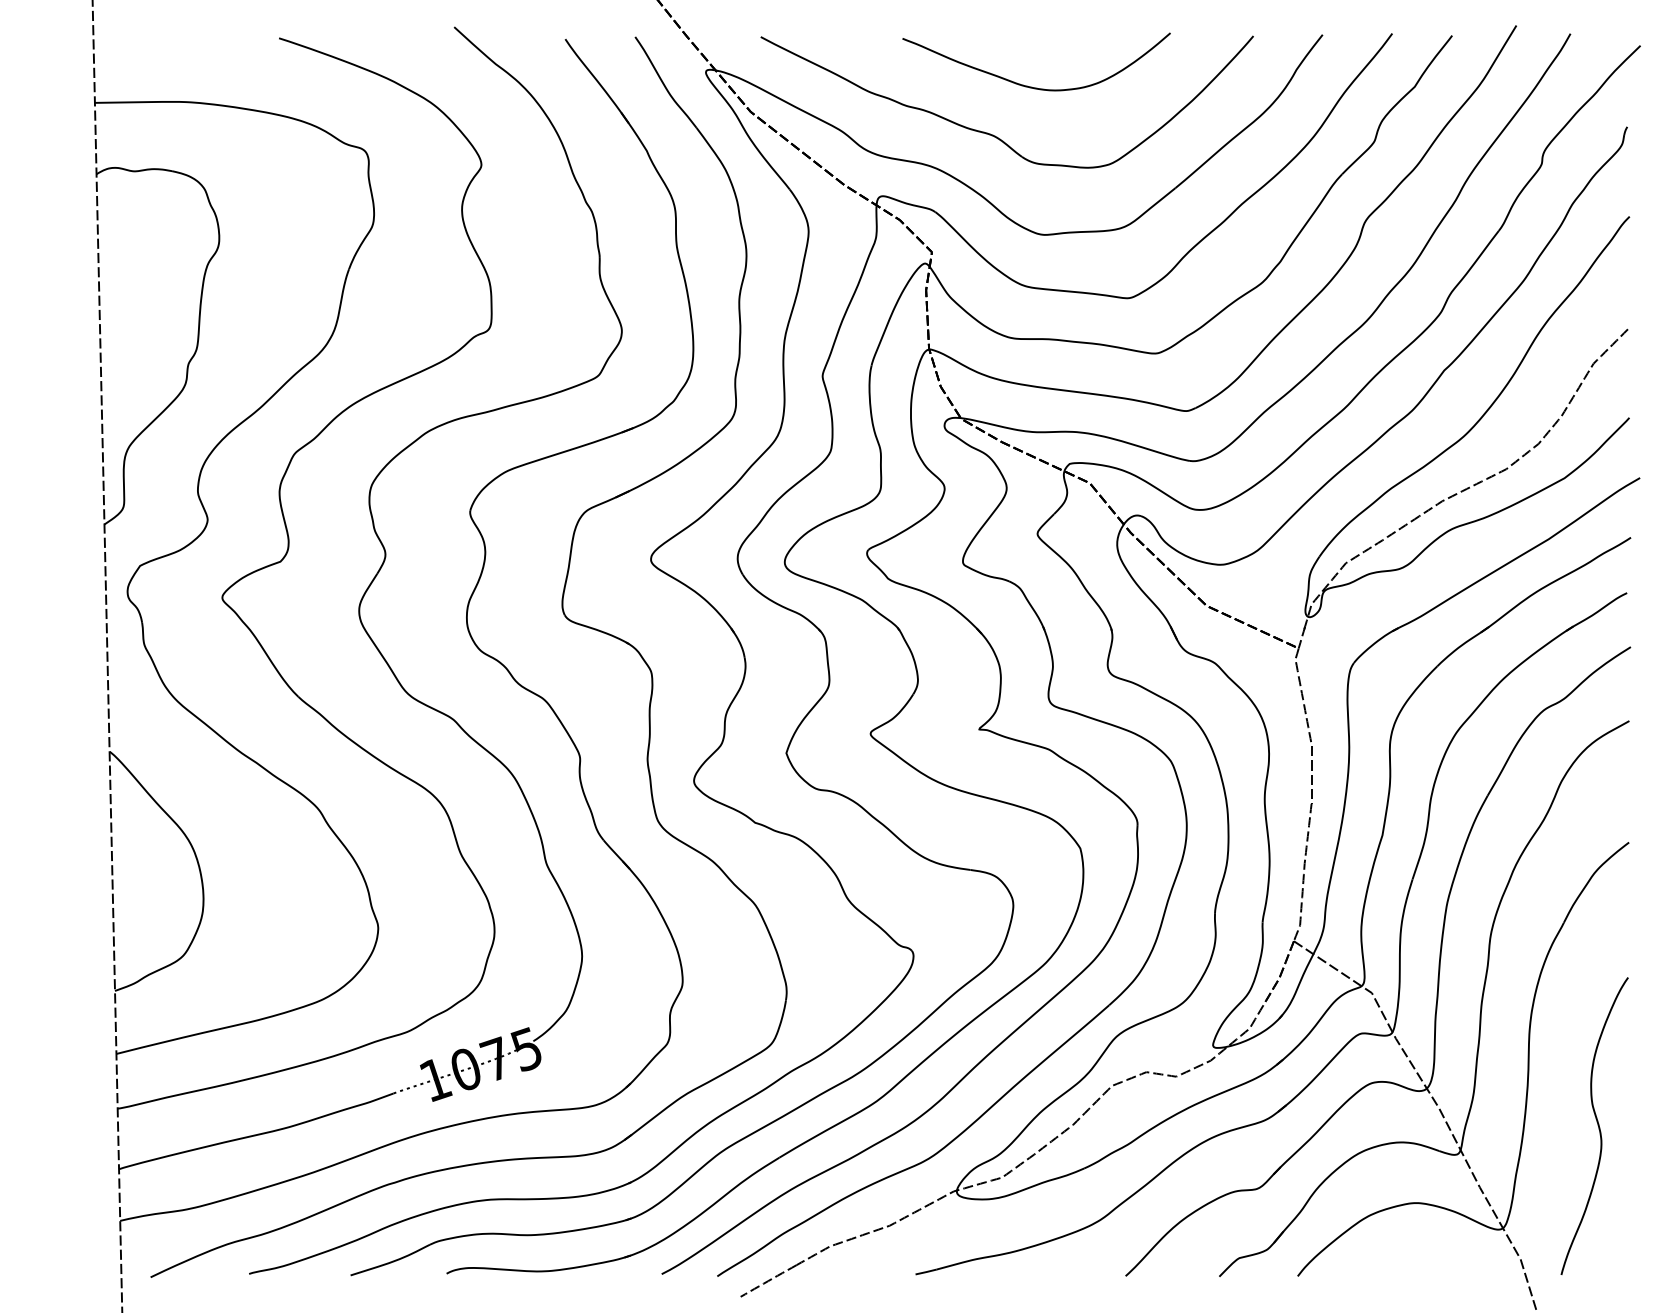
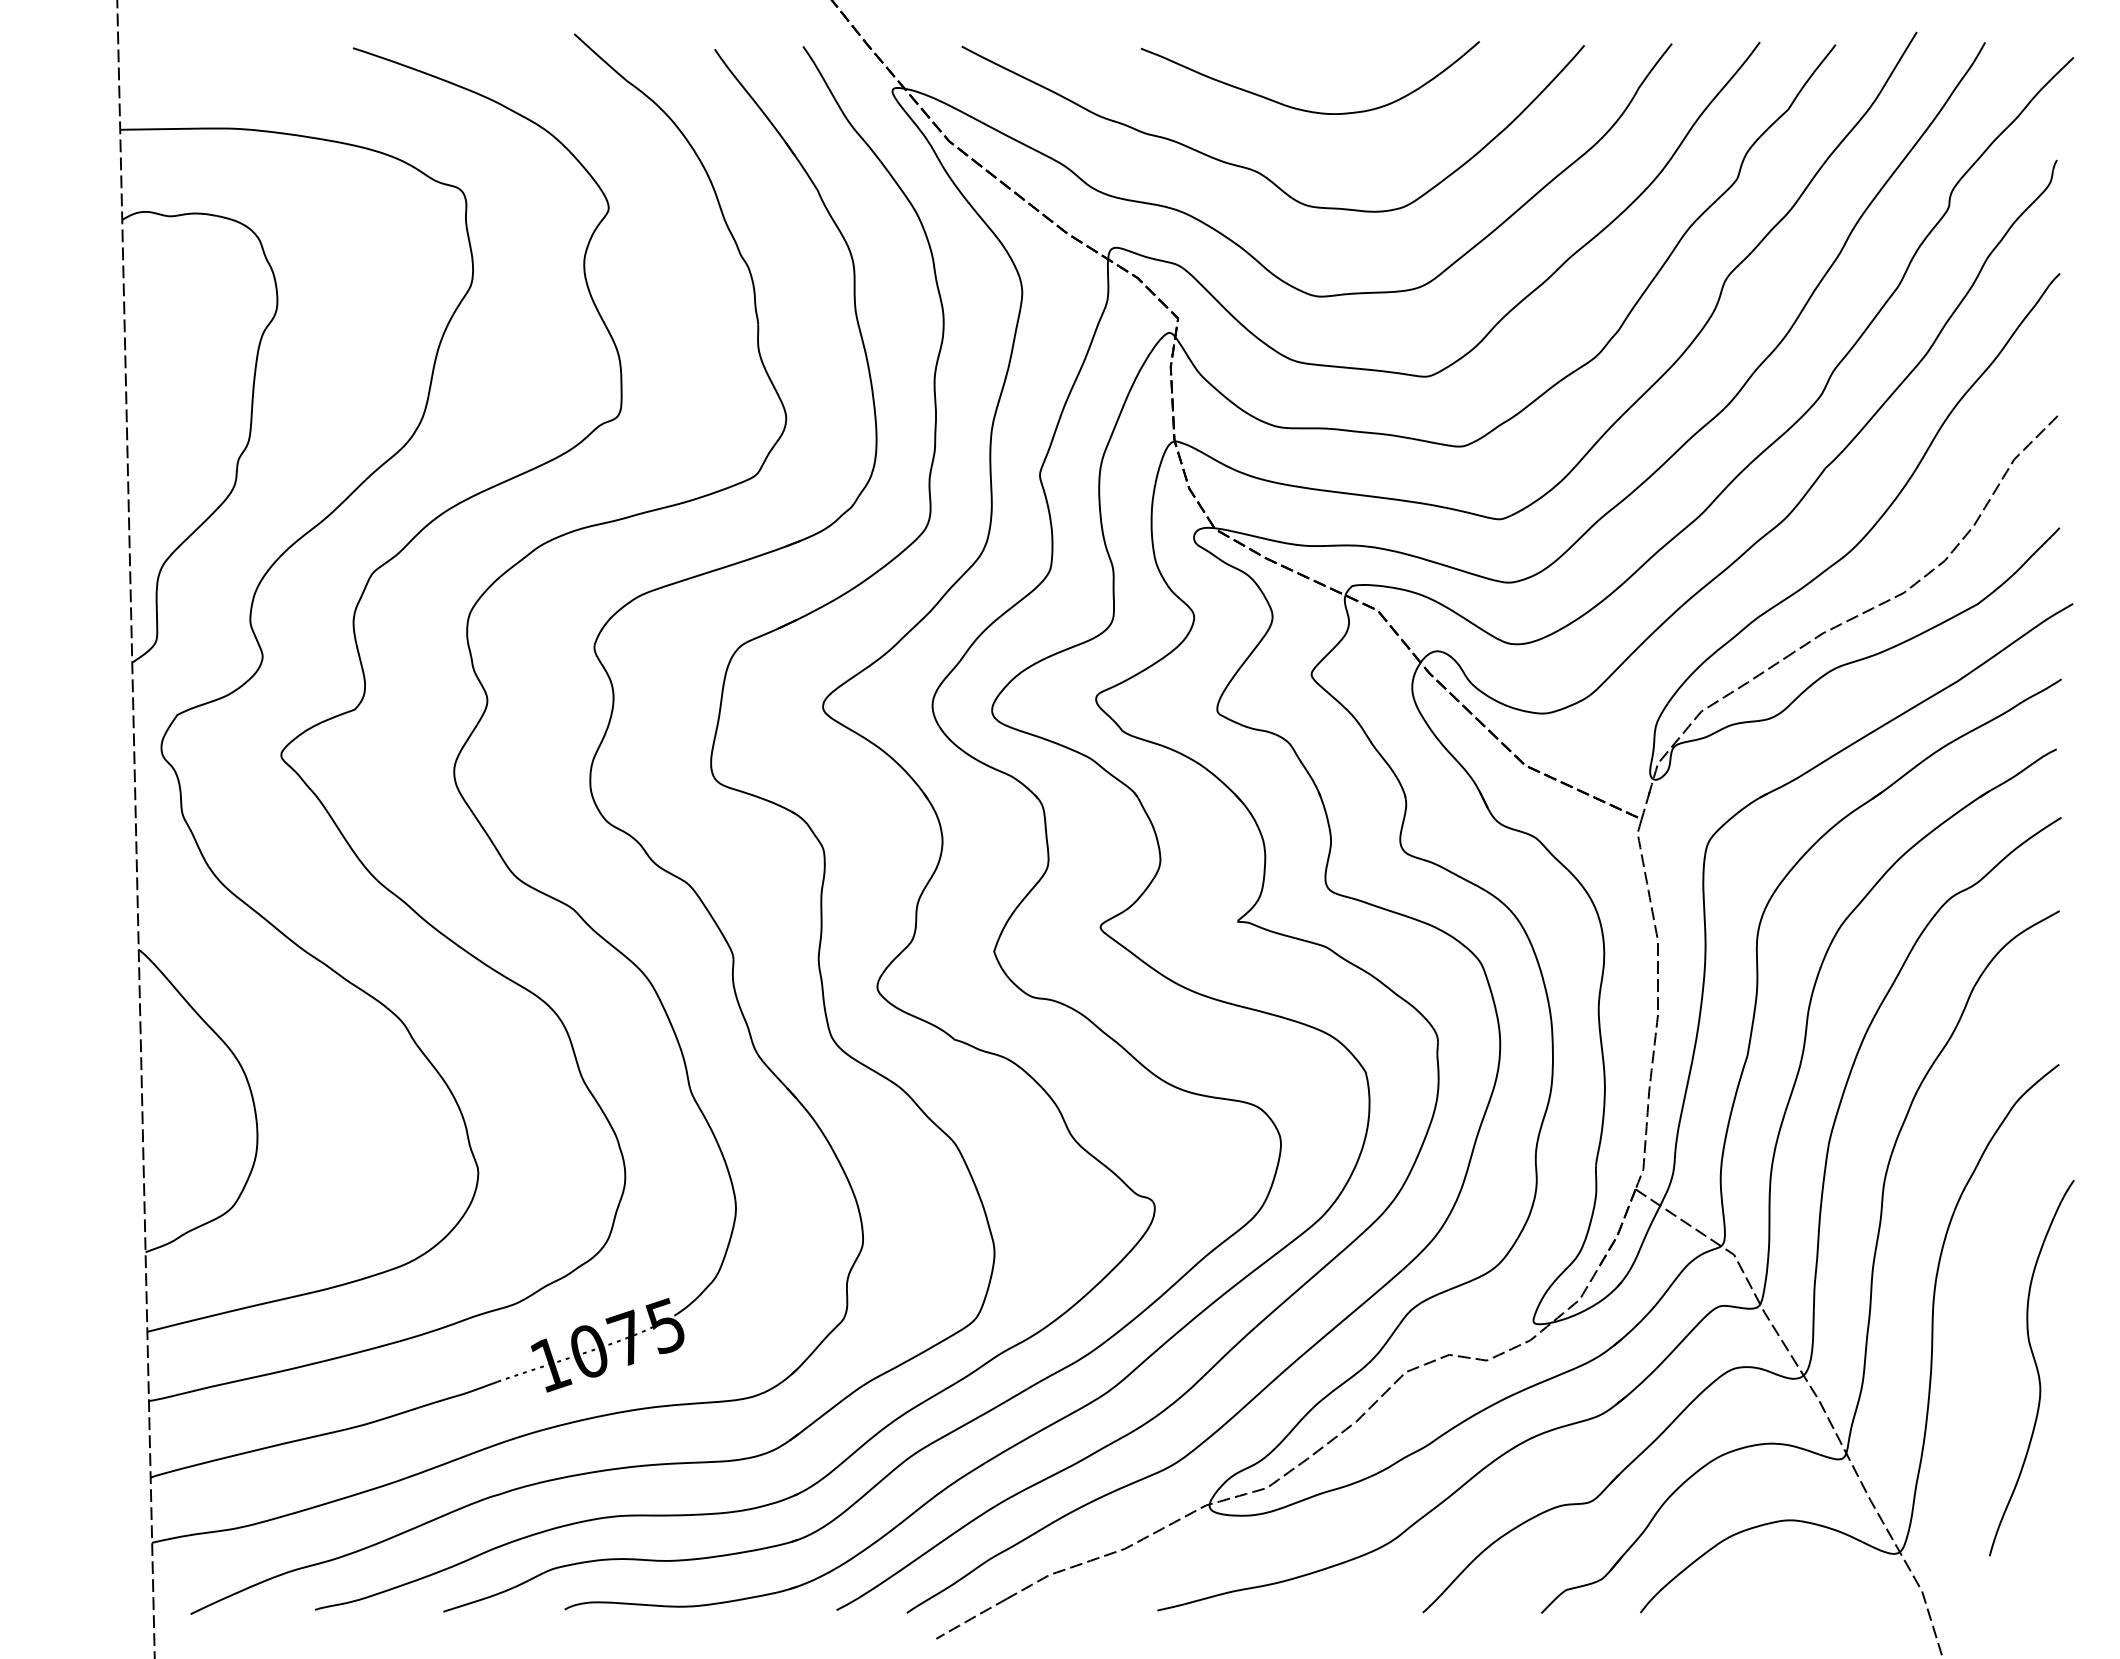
curve: (1597, 1124) -> (2035, 1366), moved

